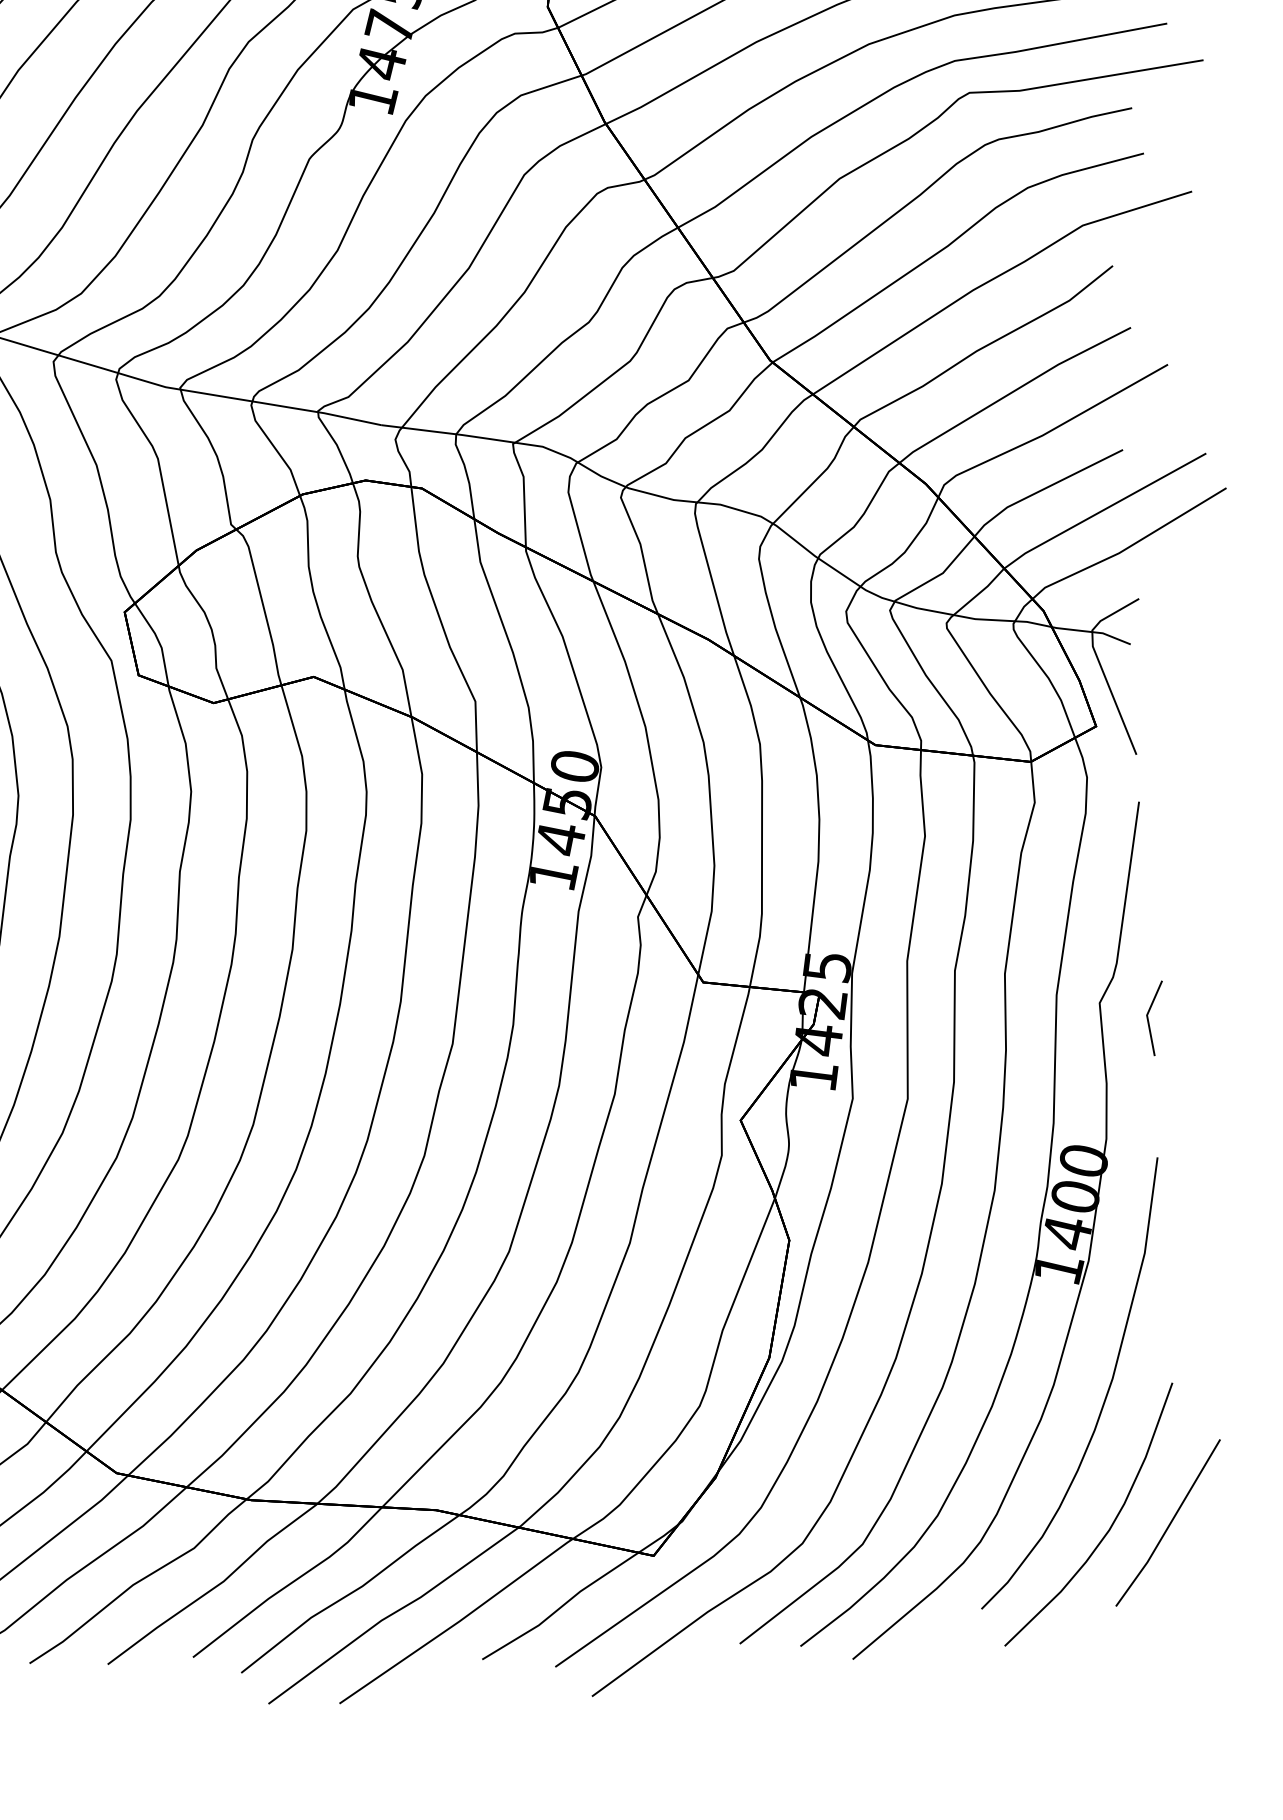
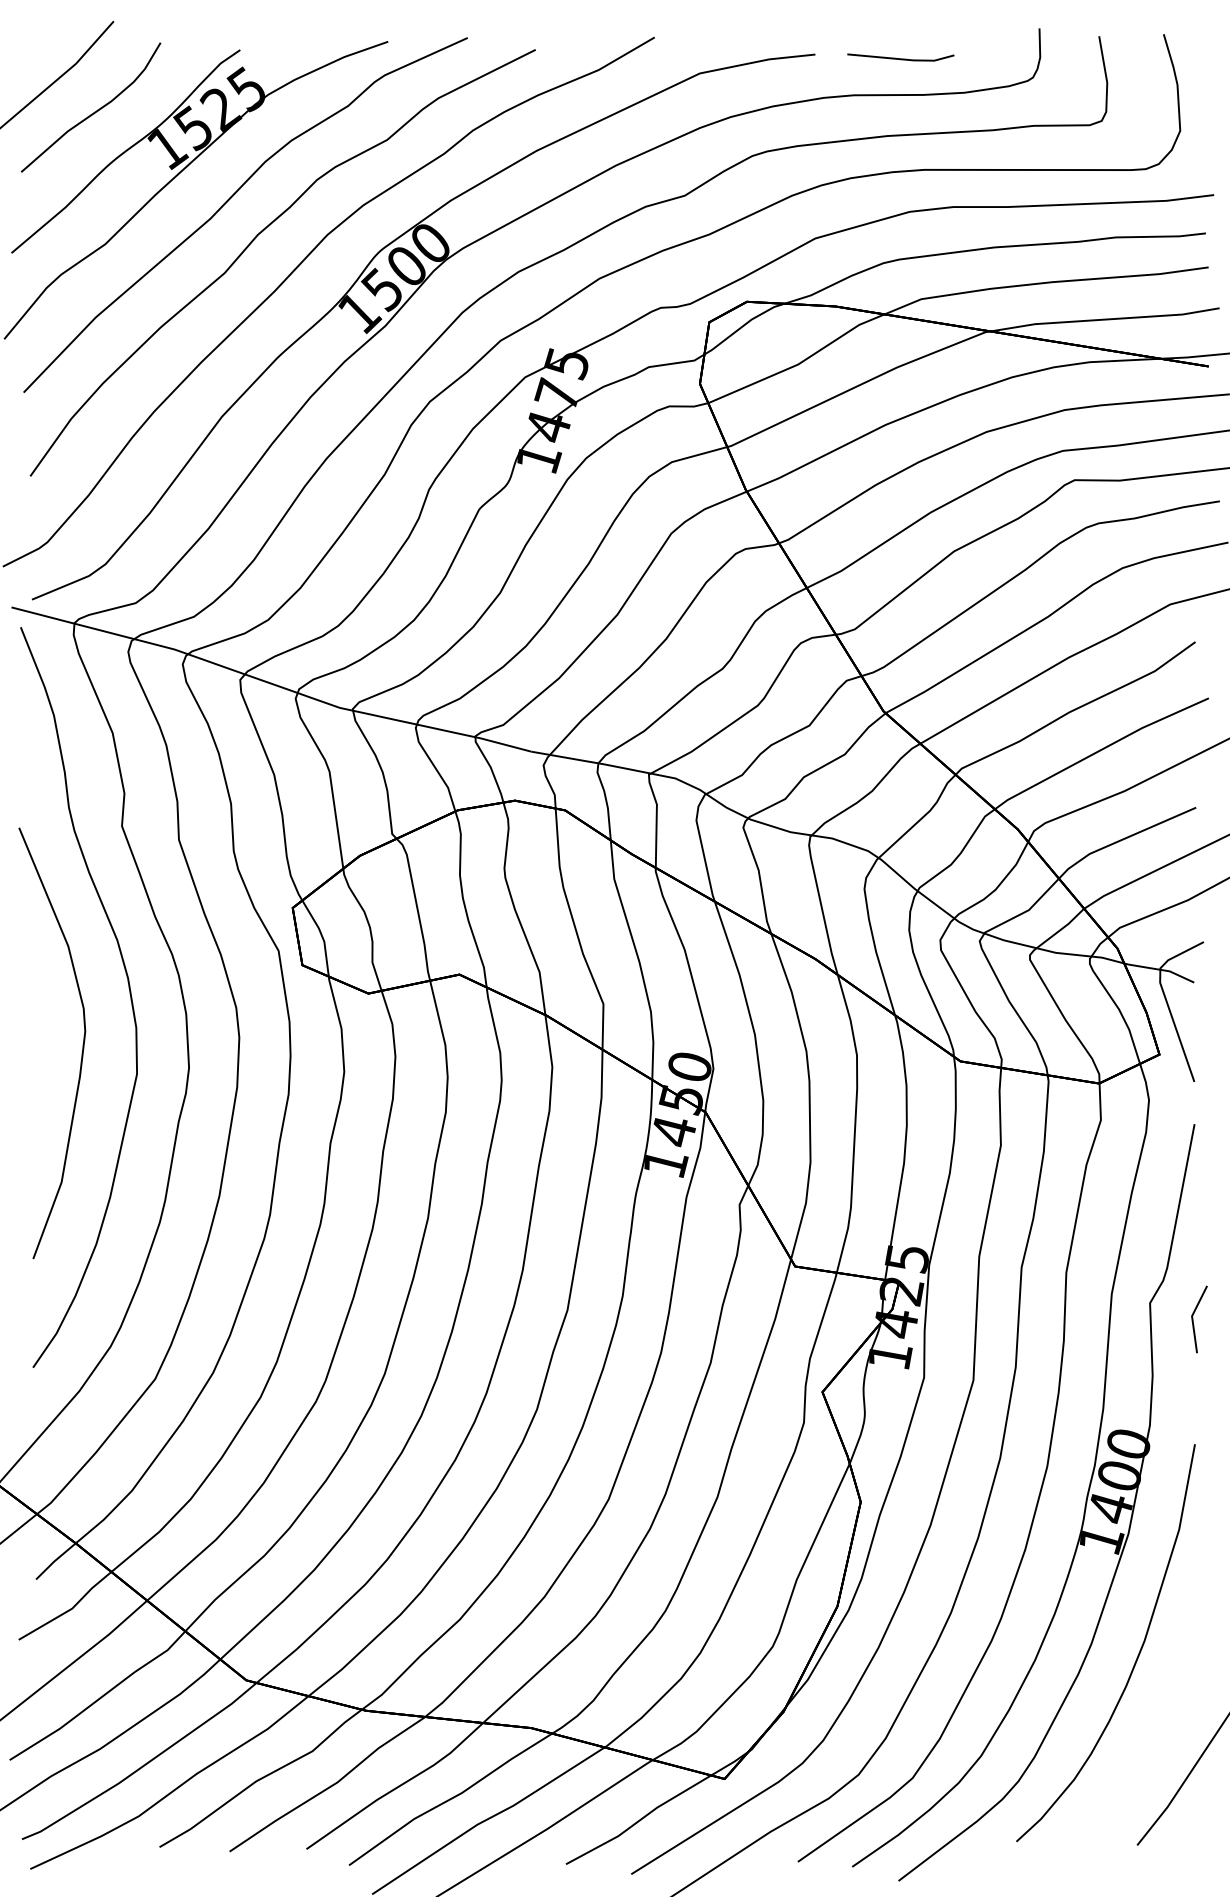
part: (1110, 1524) -> (1136, 1771), removed

